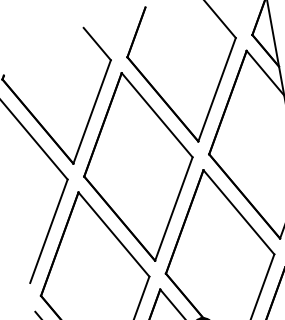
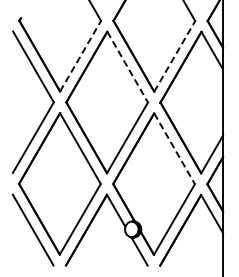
line: (216, 89) -> (174, 56), solid -> dashed
line: (92, 112) -> (80, 56), solid -> dashed
line: (157, 115) -> (127, 67), solid -> dashed
line: (238, 211) -> (174, 148), solid -> dashed

